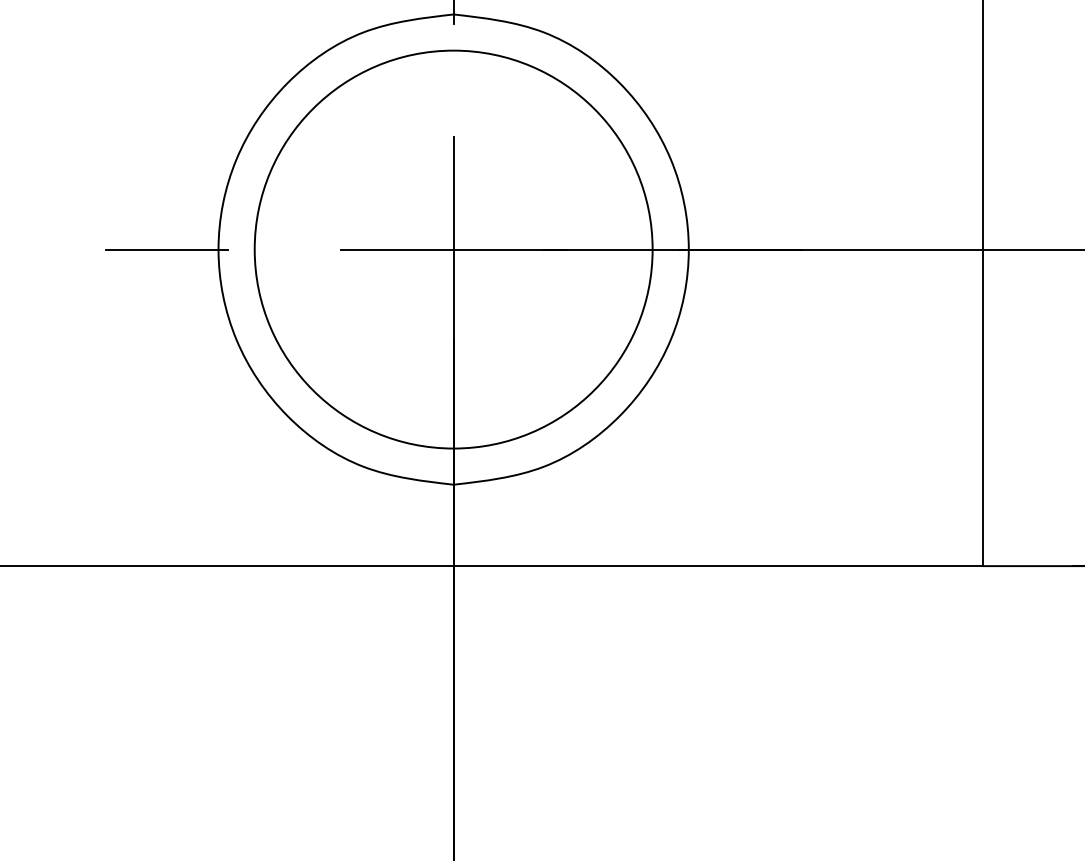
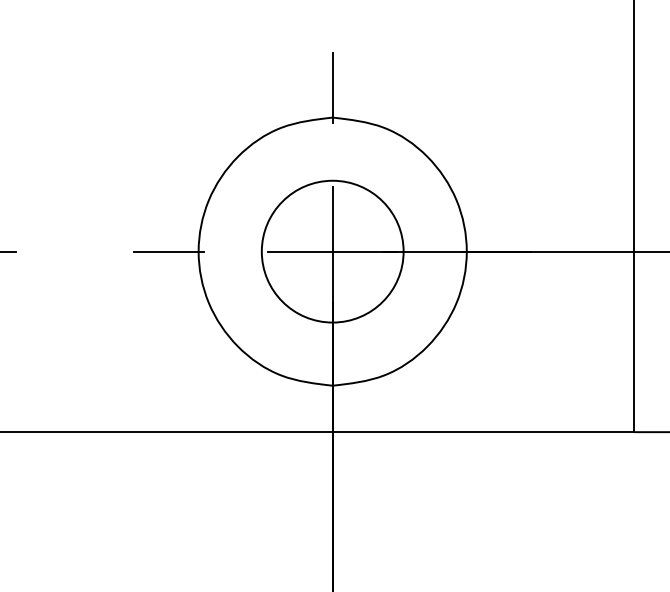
circle: (453, 249) -> (332, 251), size x0.62

